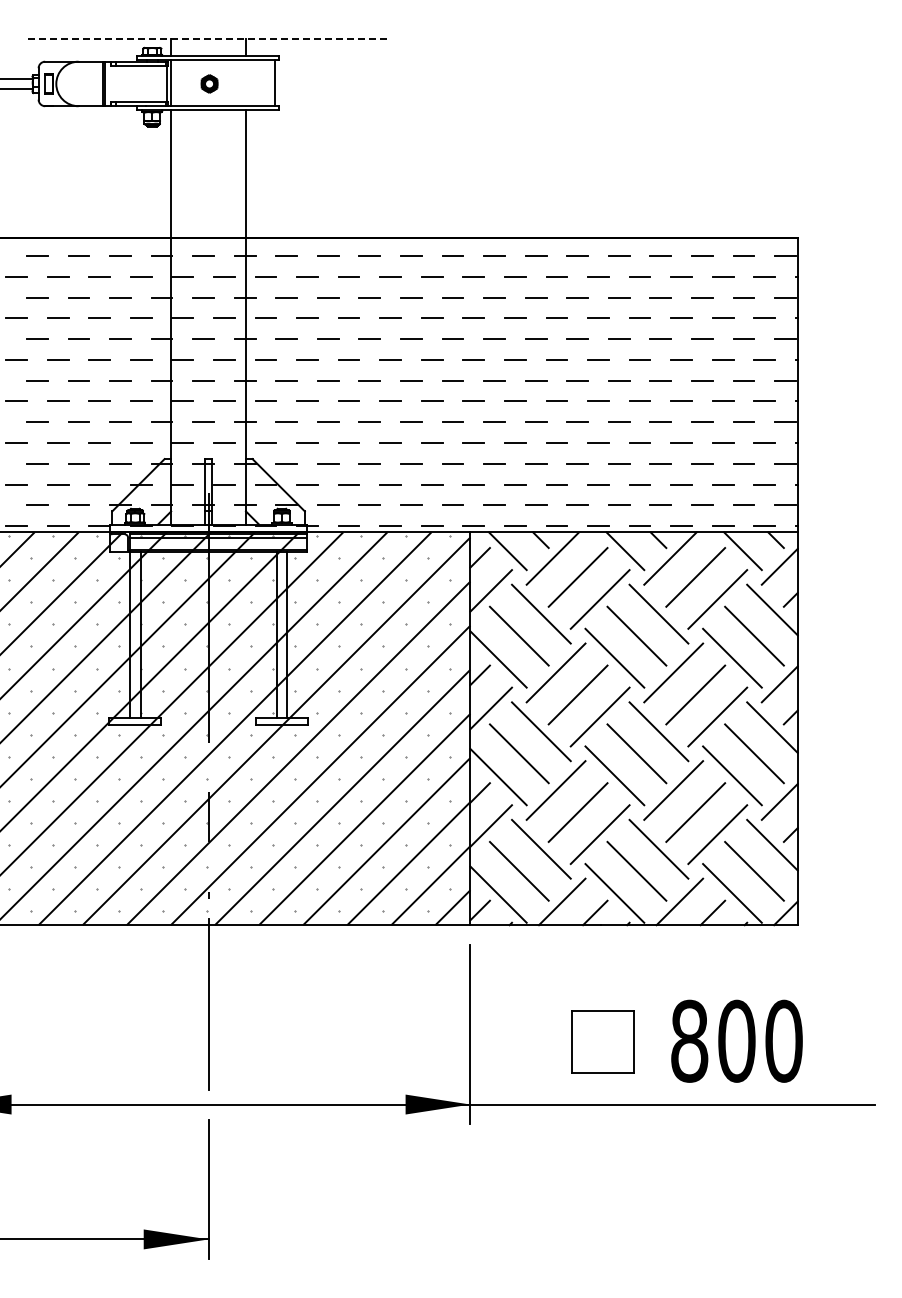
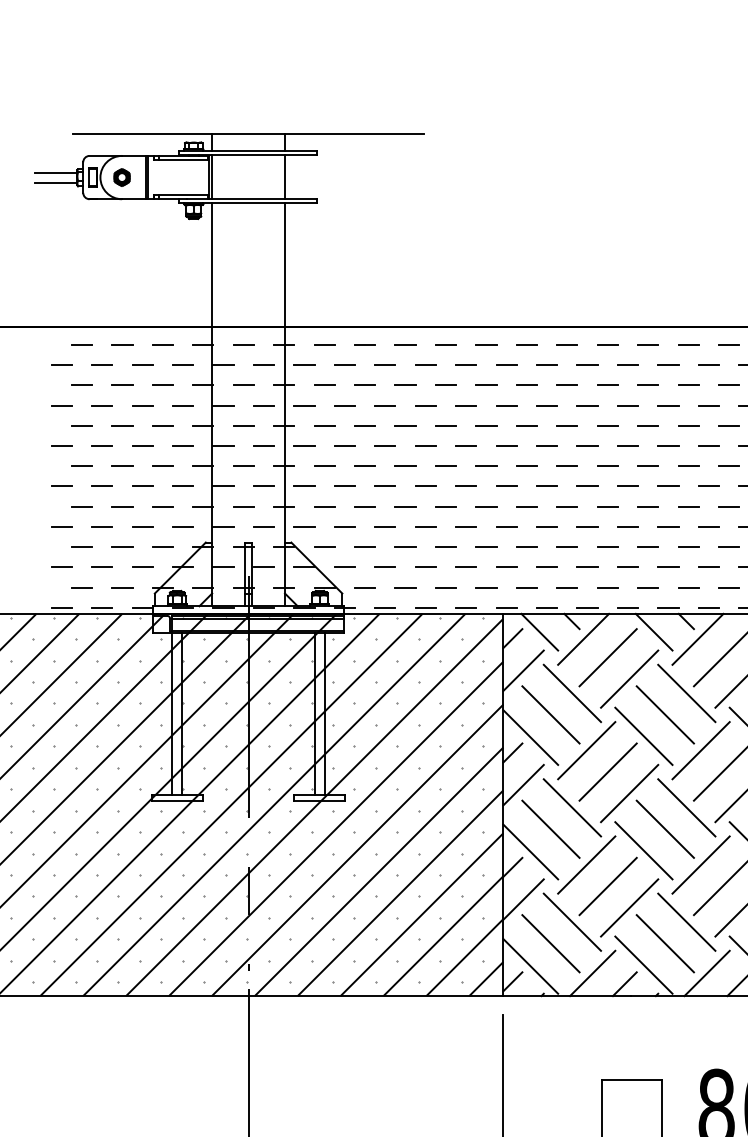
line: (208, 38) -> (248, 133), dashed -> solid
part: (209, 83) -> (122, 177), moved
line: (275, 83) -> (285, 177), moved

